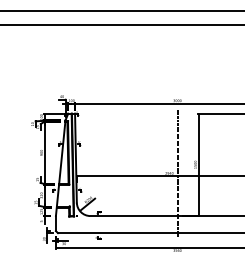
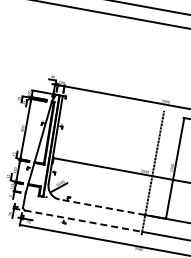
line: (133, 216) -> (101, 207), solid -> dashed
line: (117, 233) -> (83, 221), solid -> dashed

